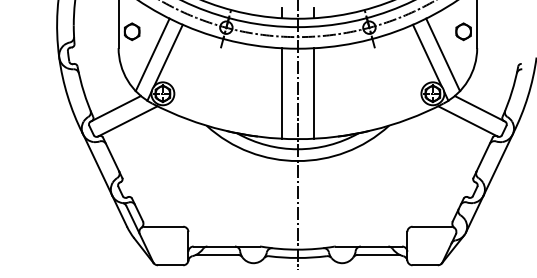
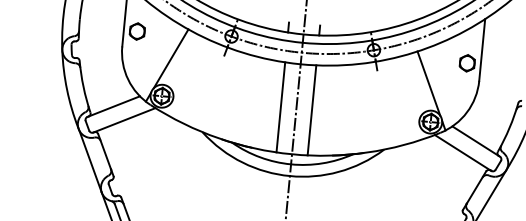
line: (152, 54) -> (155, 56), removed
line: (443, 54) -> (445, 83), removed

